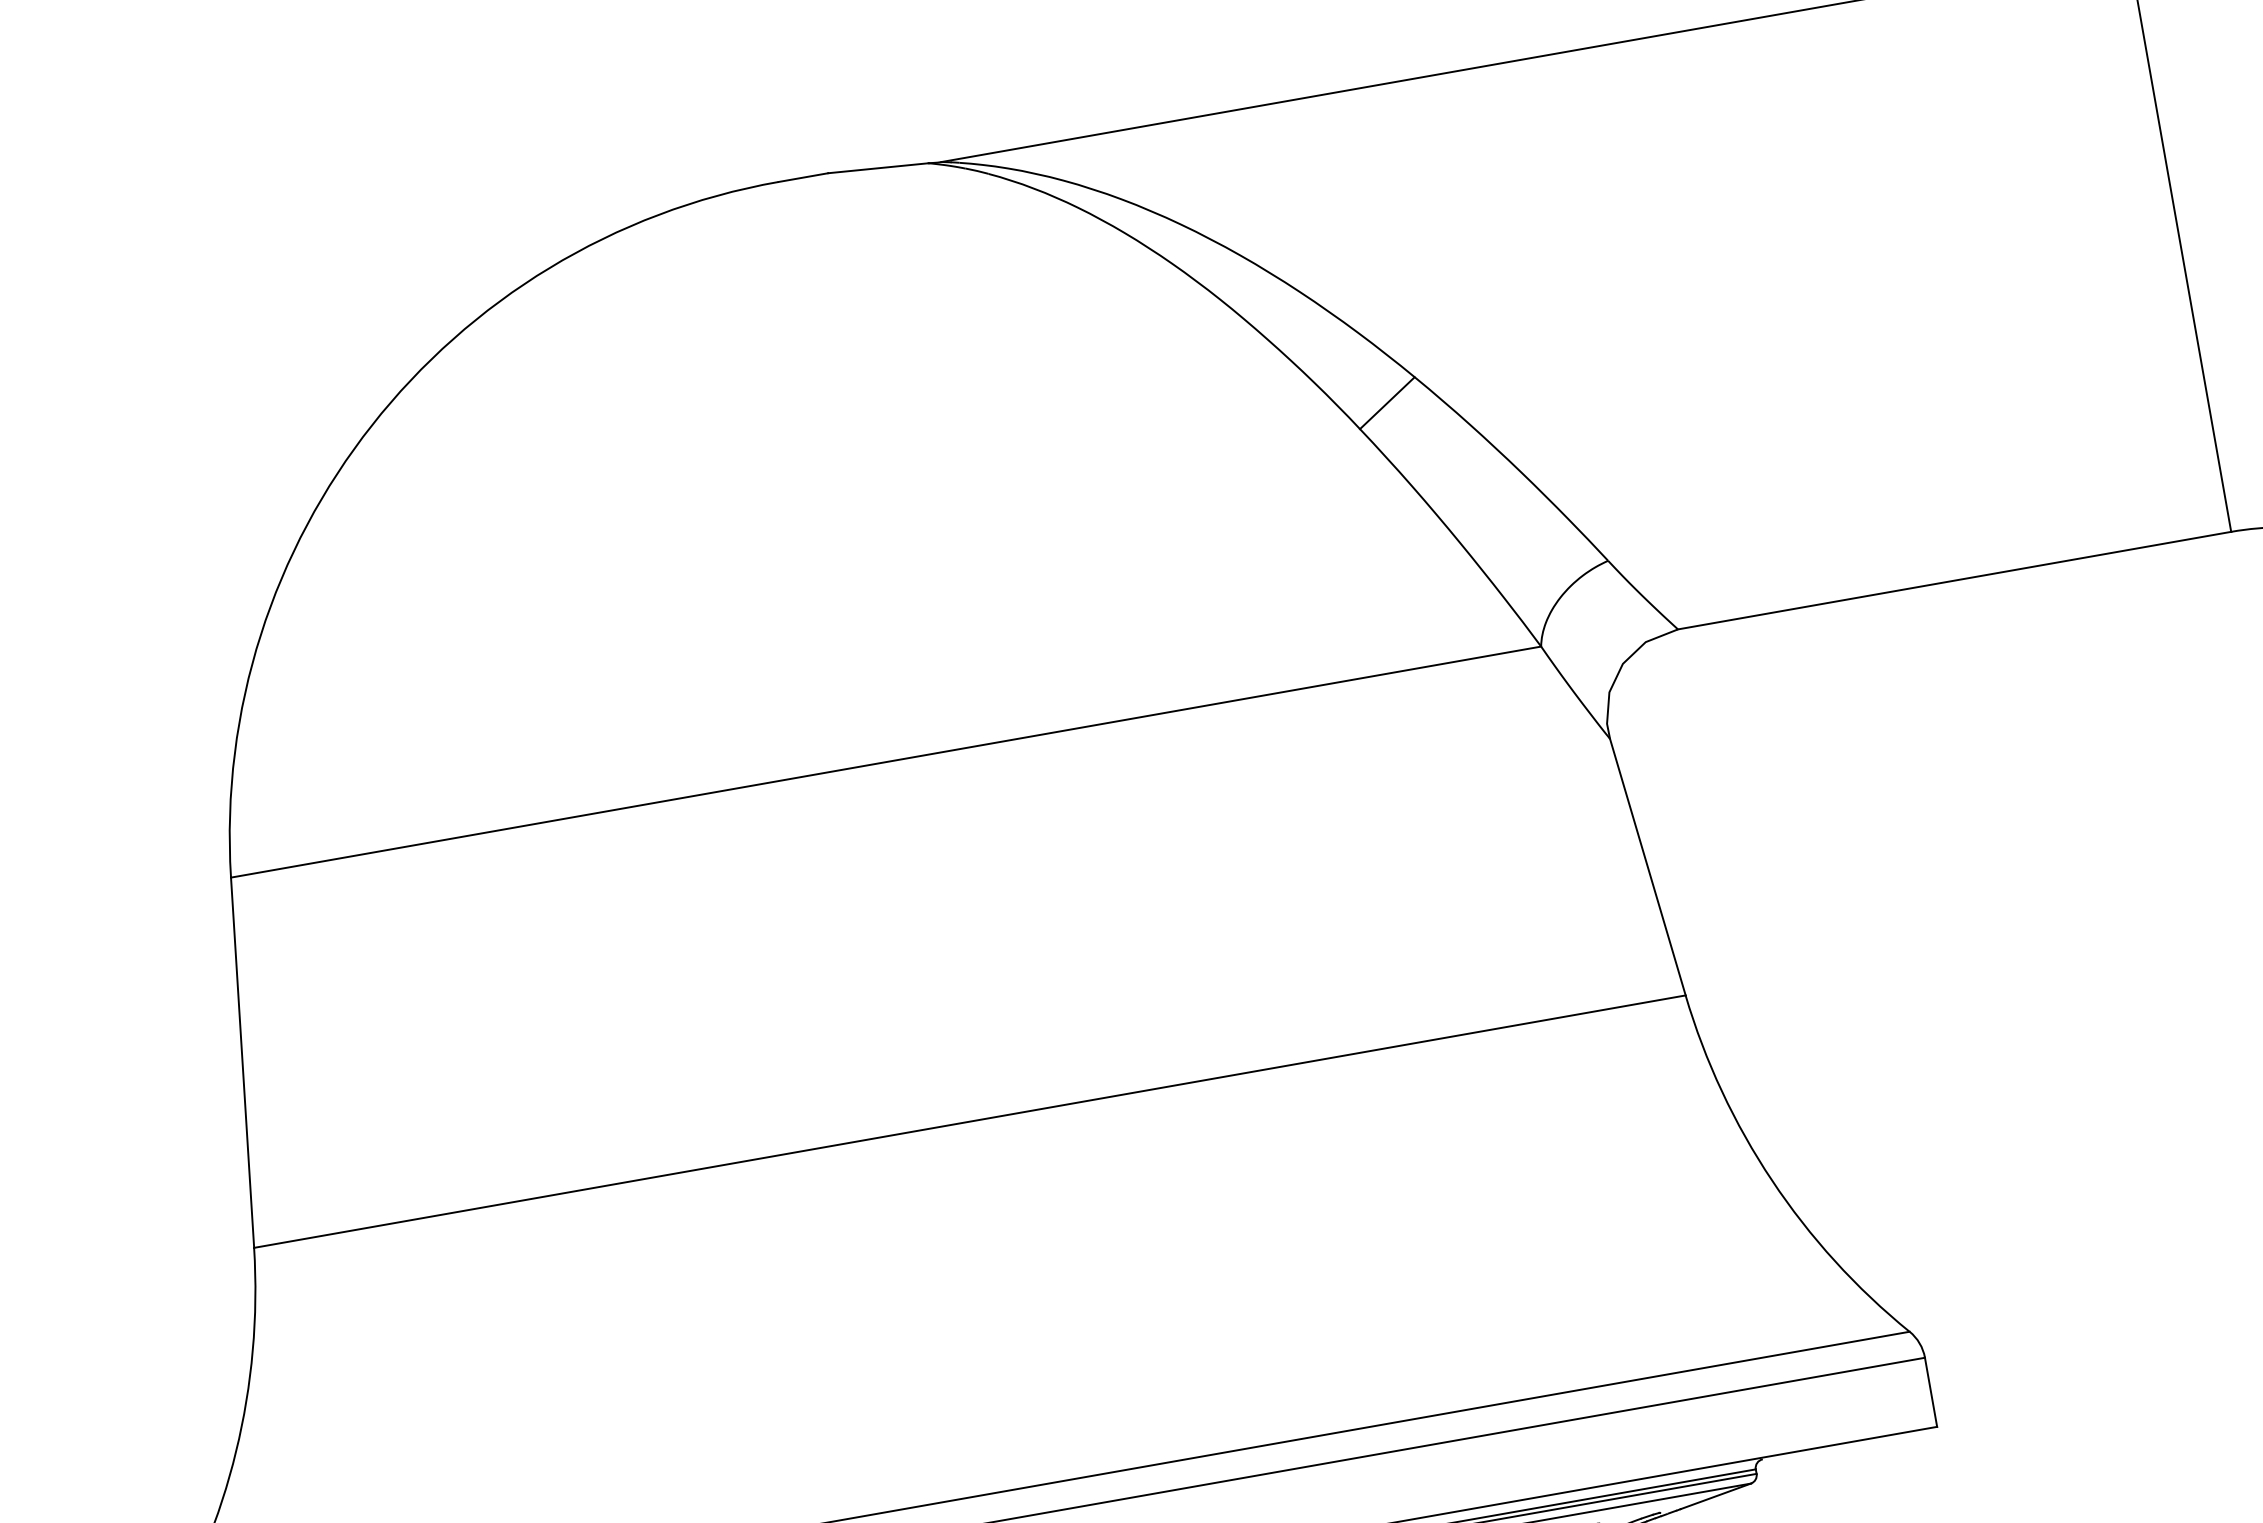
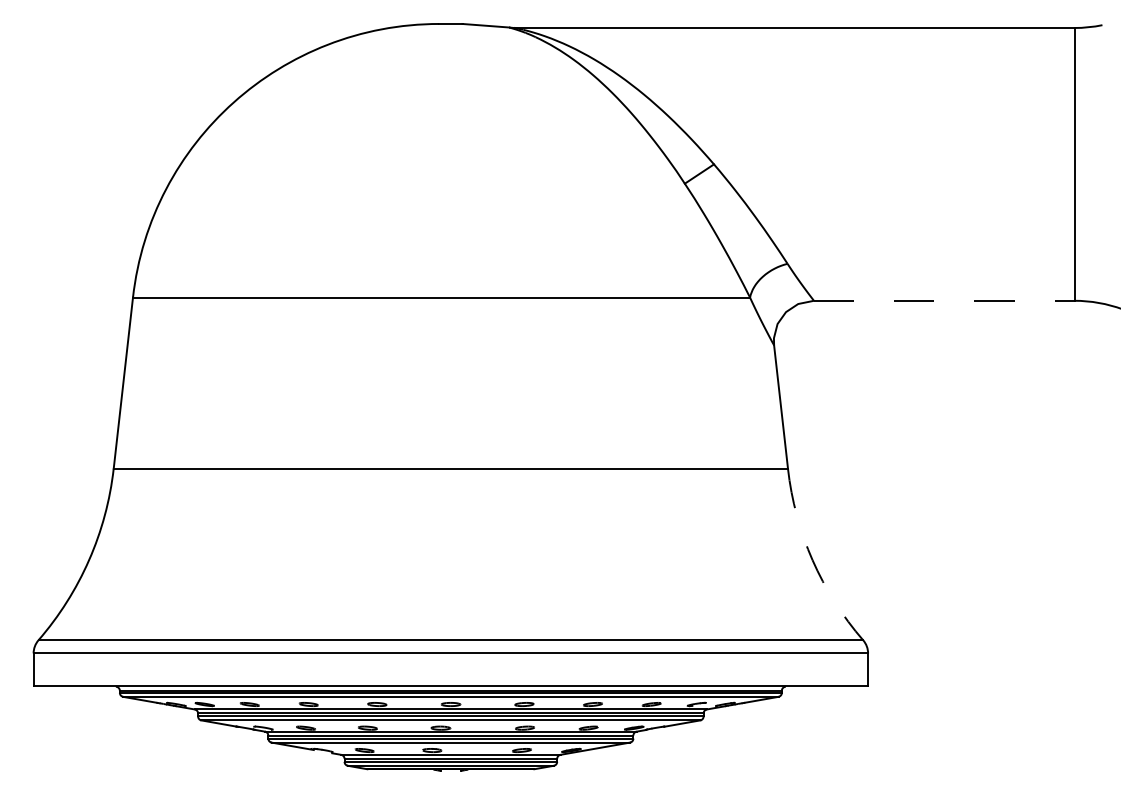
line: (1955, 579) -> (944, 300), solid -> dashed
arc: (1772, 1181) -> (812, 560), solid -> dashed

